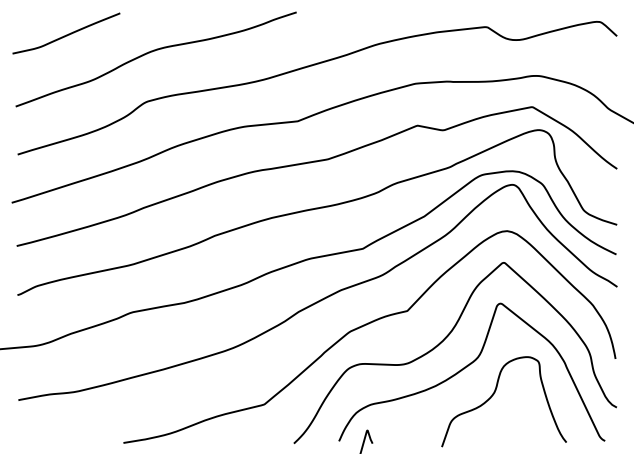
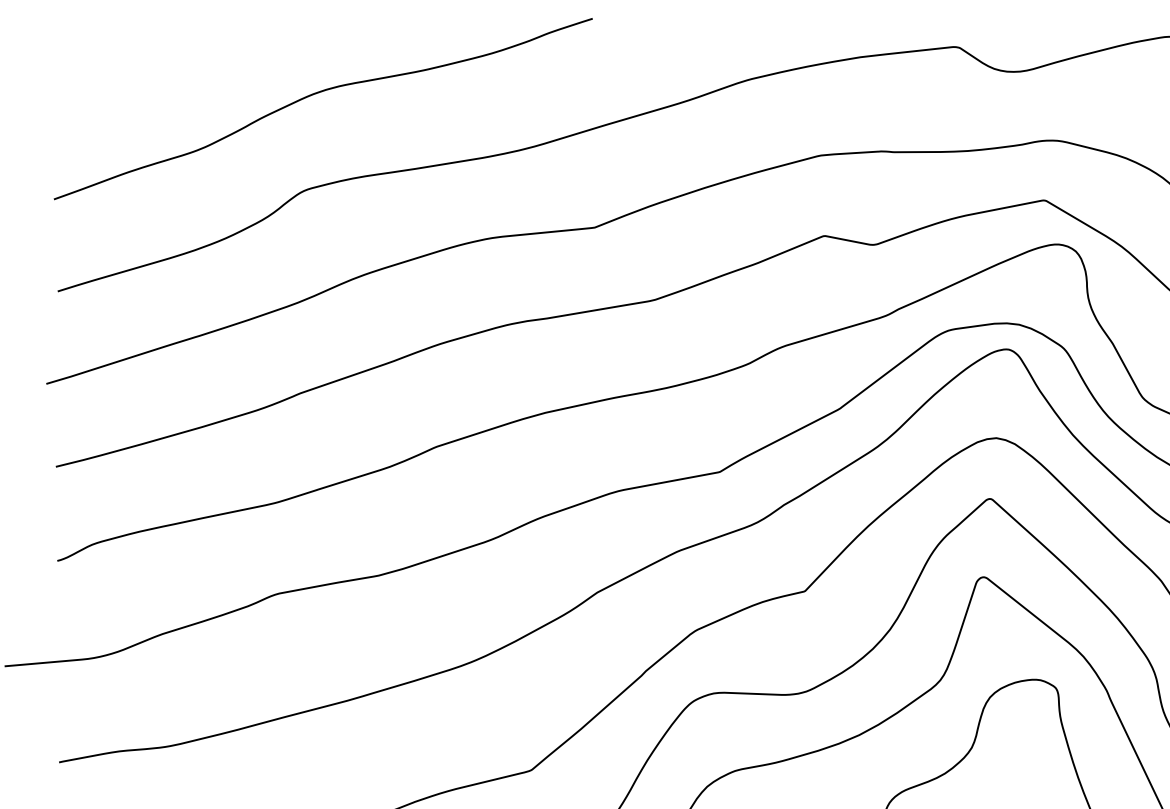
curve: (66, 34) -> (151, 61), removed

